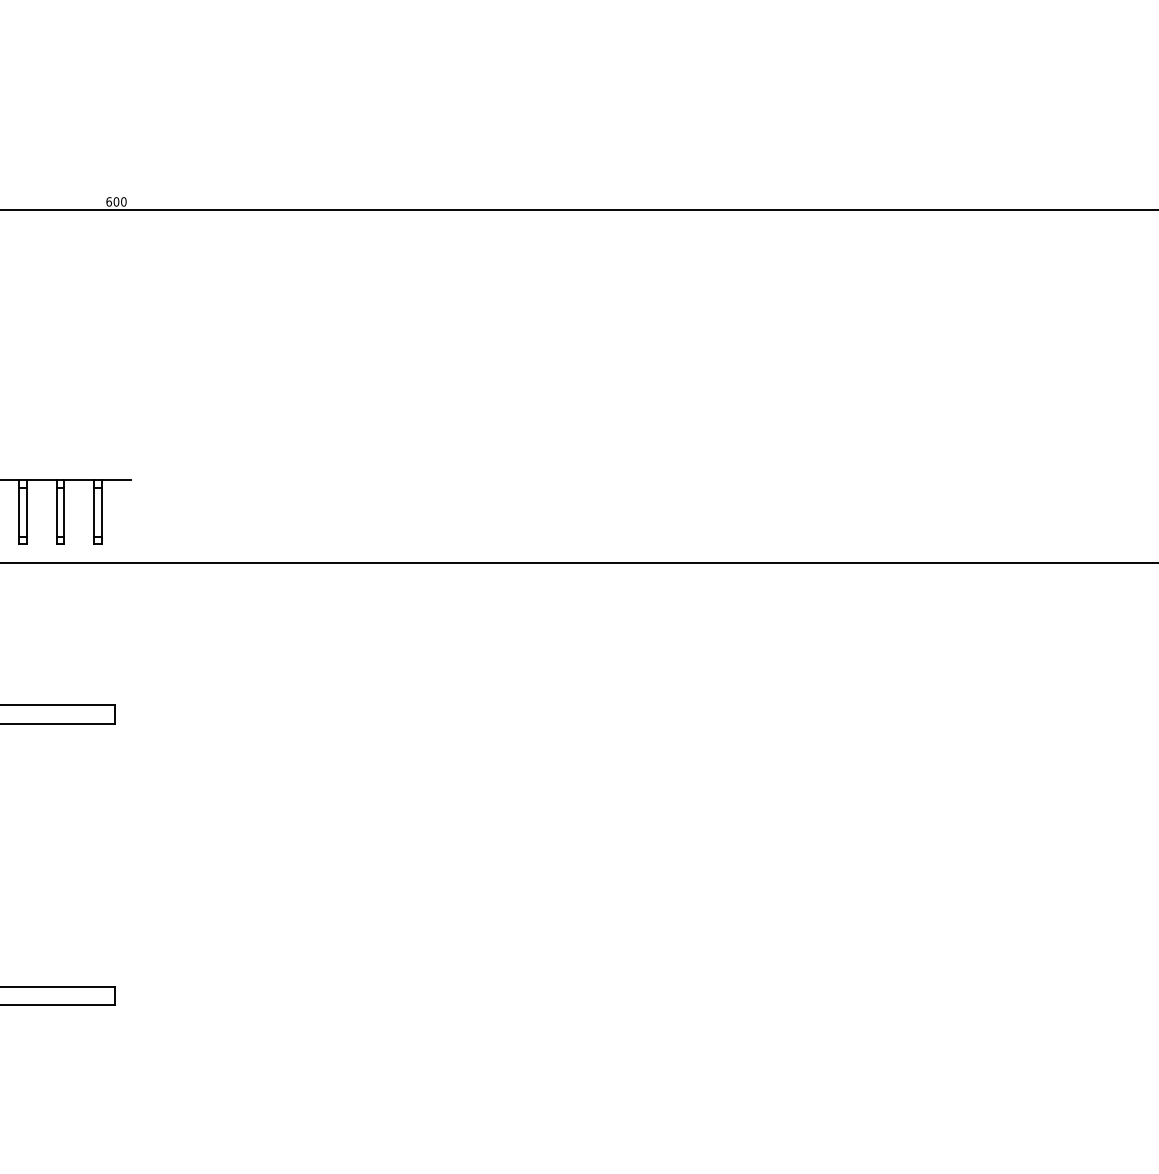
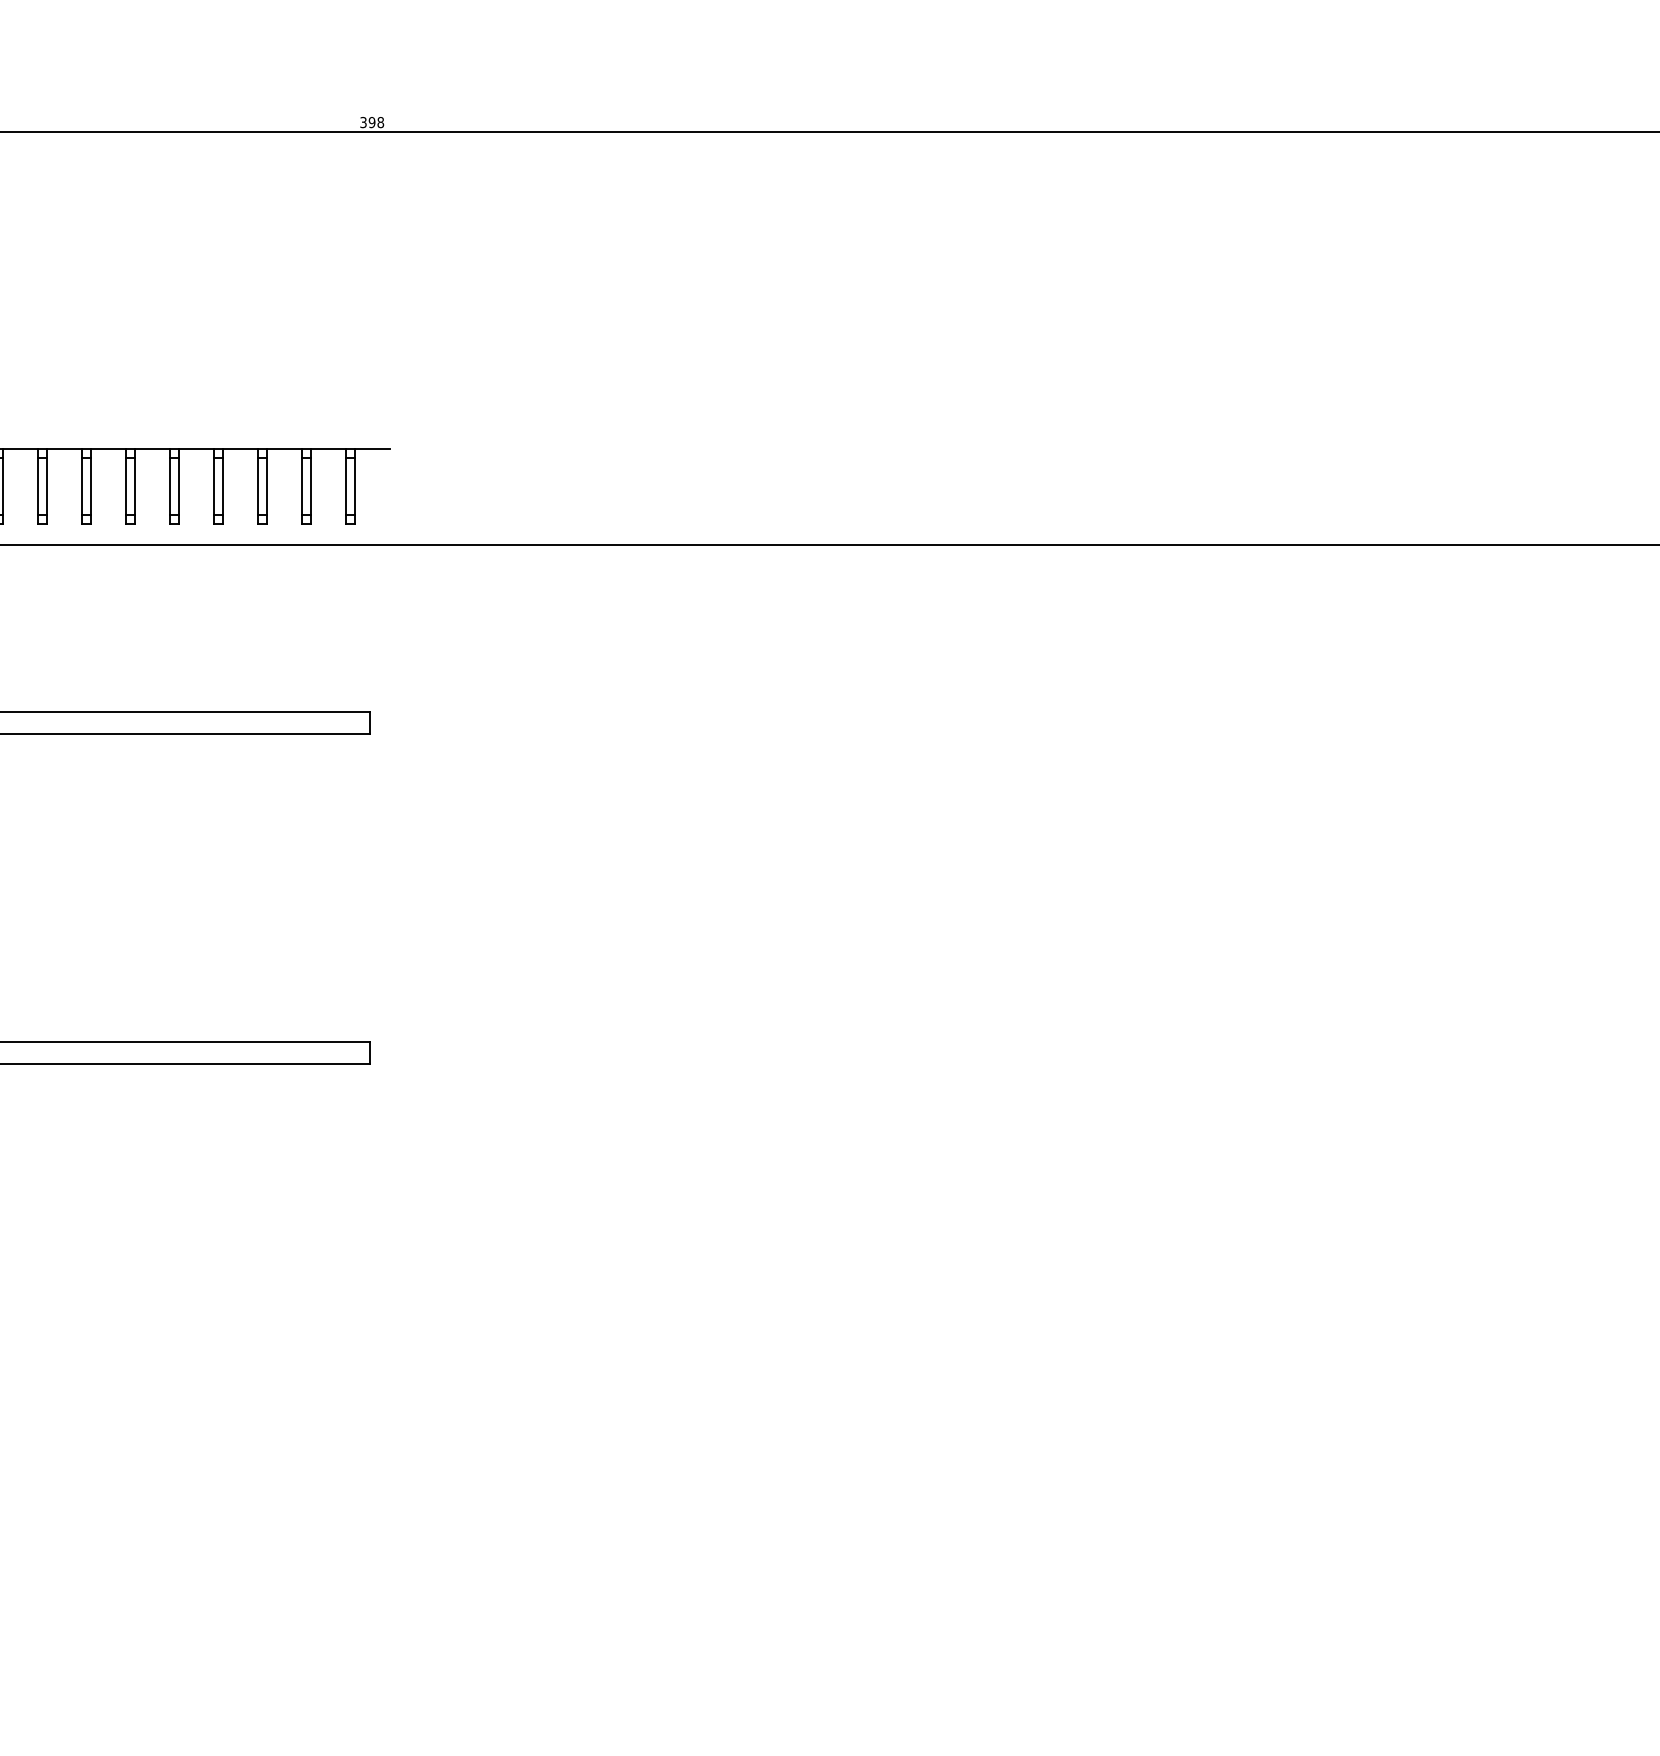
text: (116, 201) -> (372, 122), 600 -> 398

